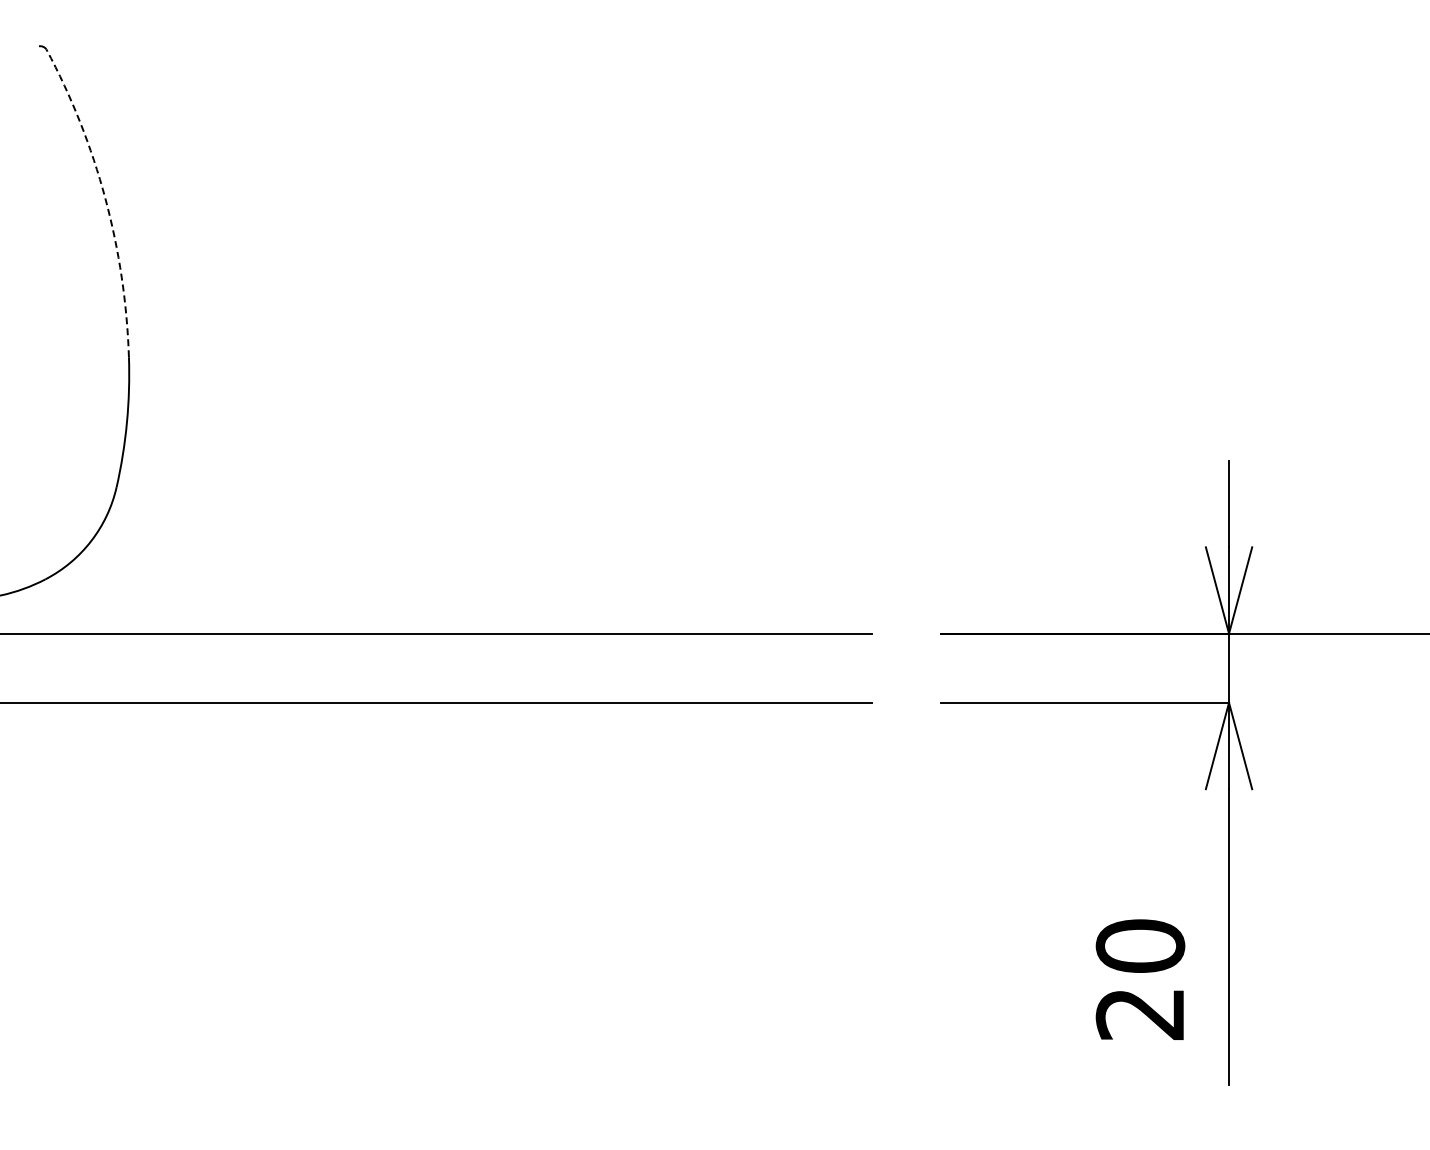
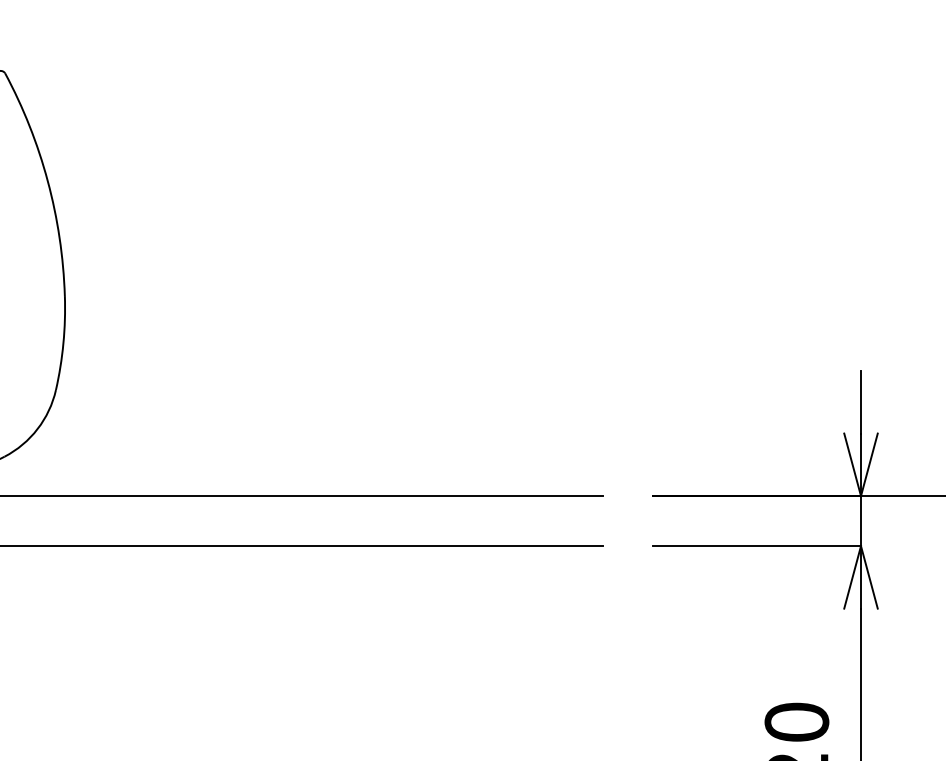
arc: (105, 198) -> (47, 181), dashed -> solid

